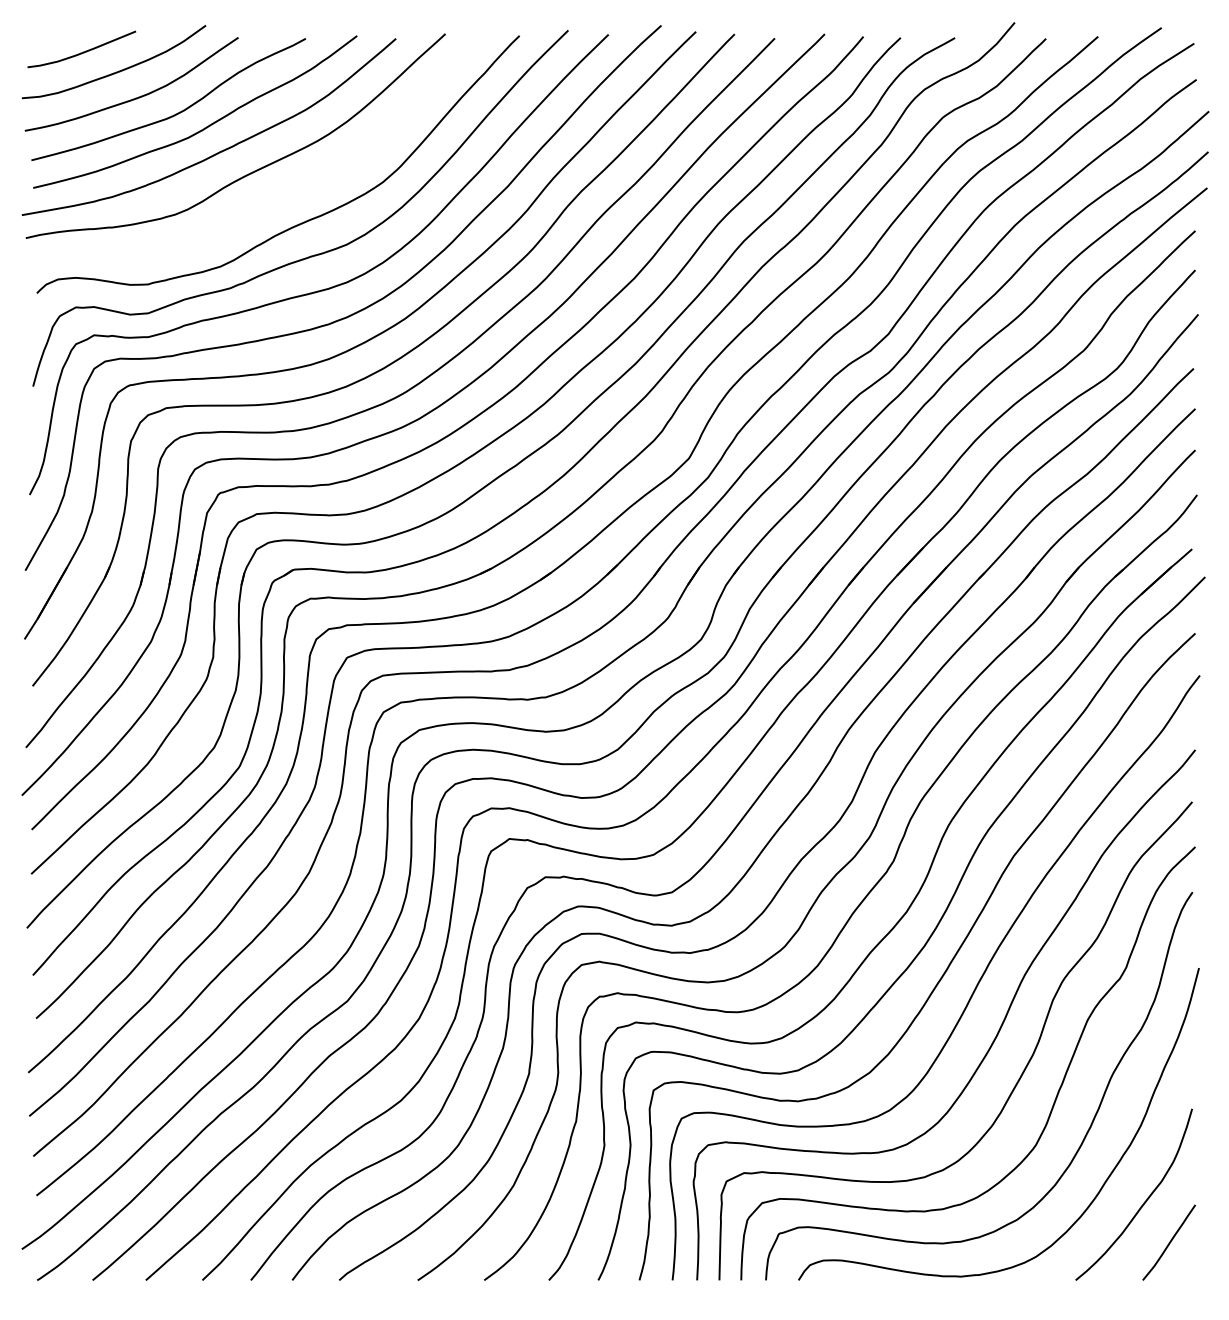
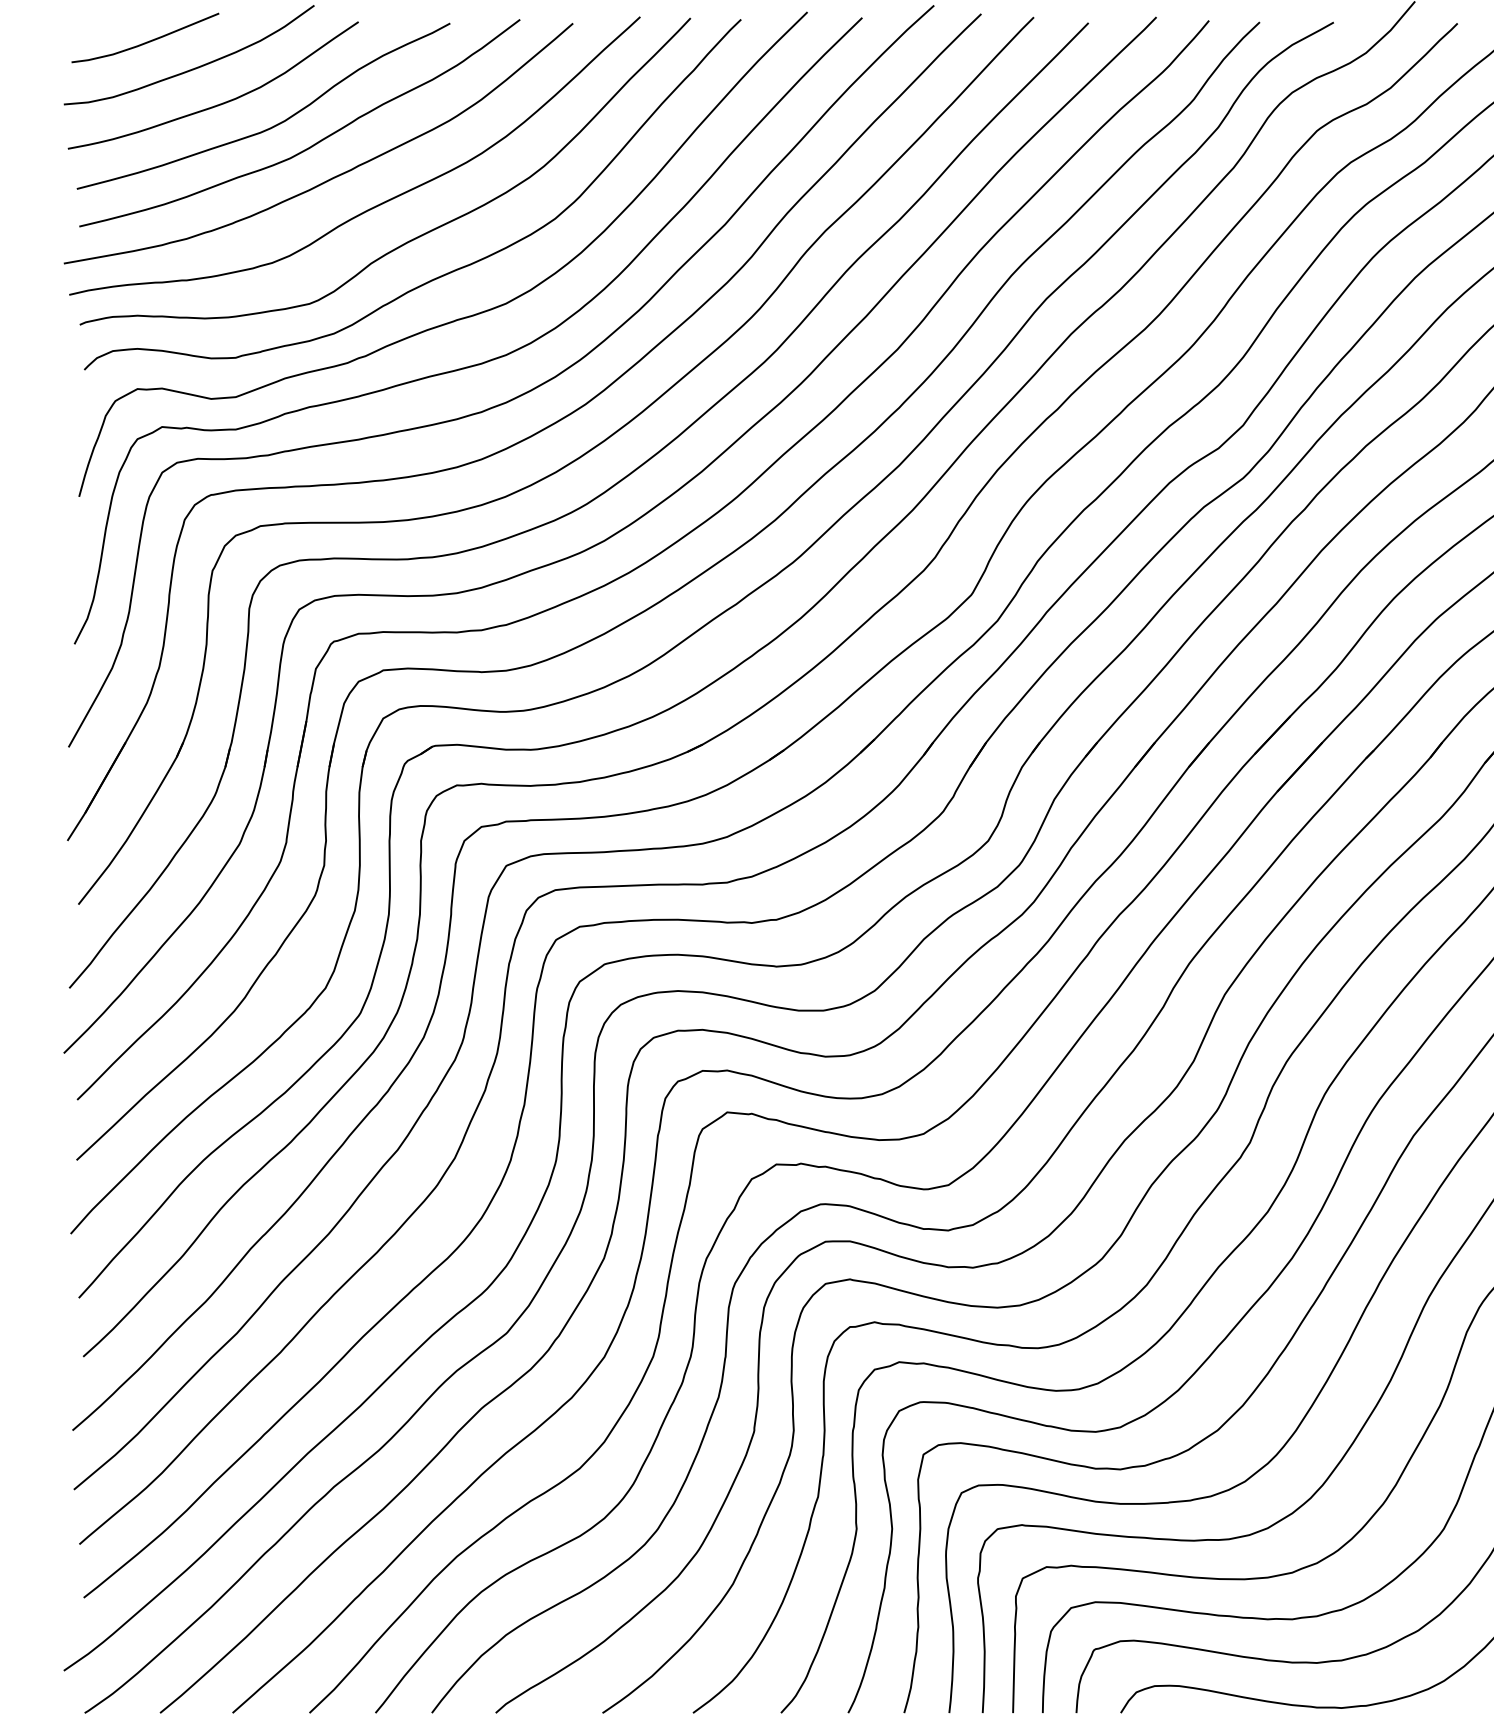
curve: (280, 195) -> (415, 236), added

